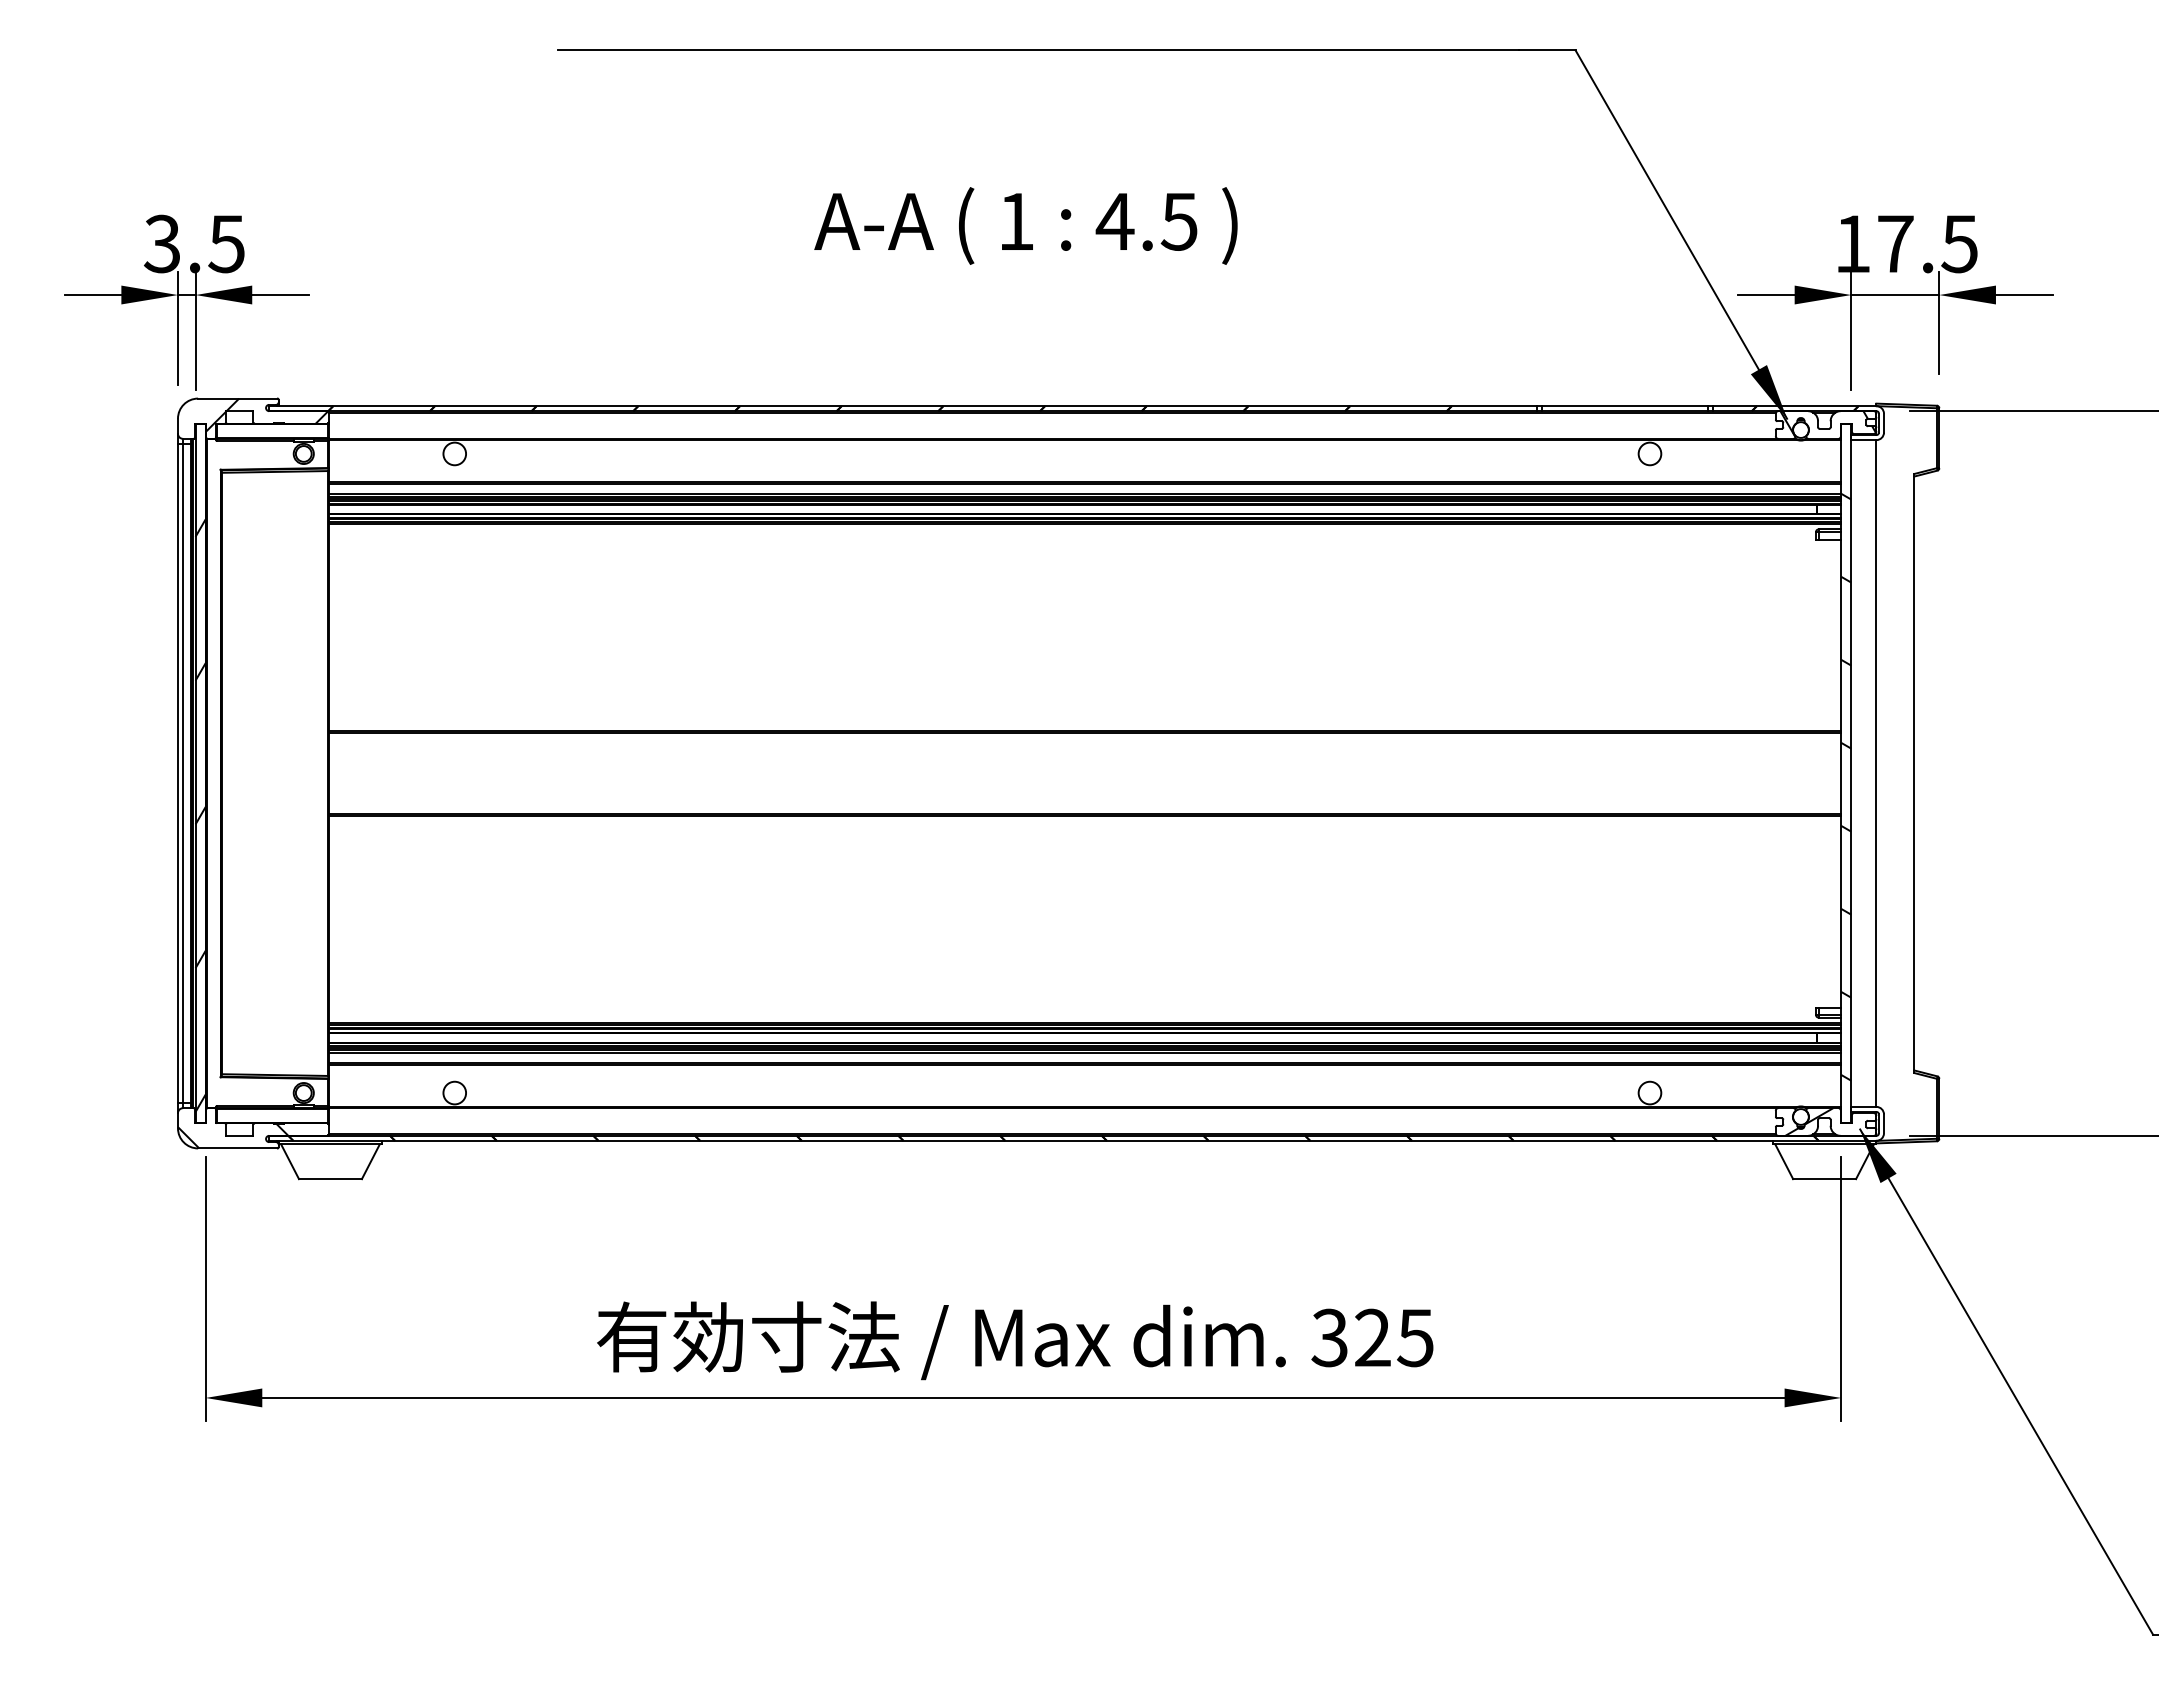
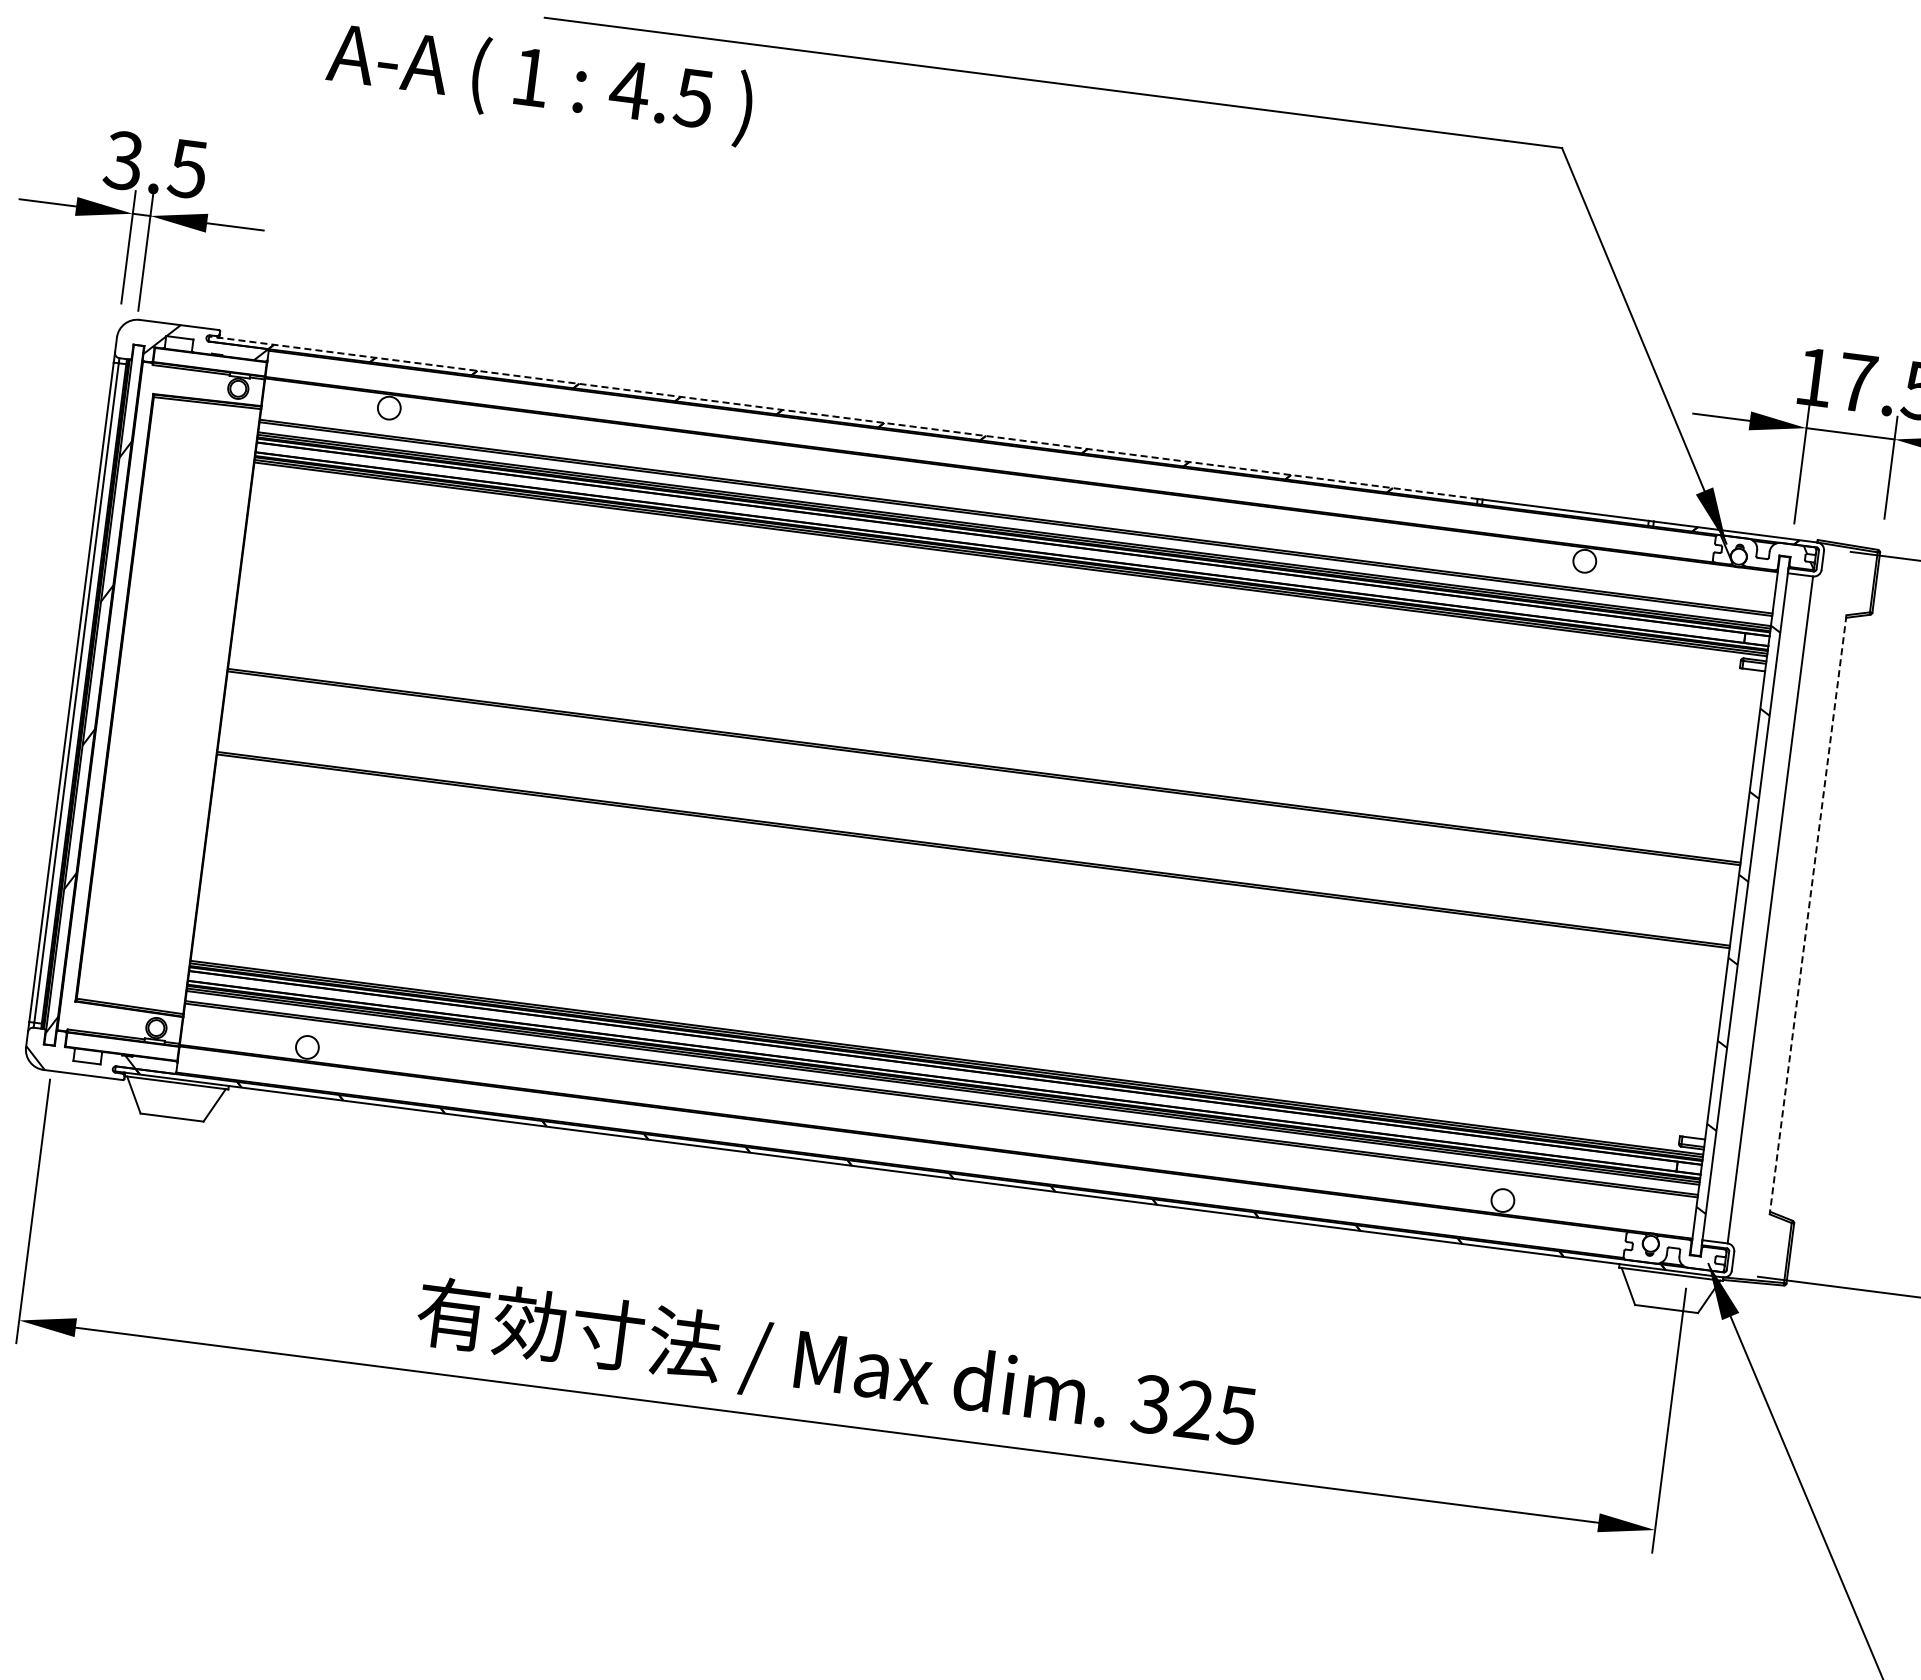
text: (1025, 225) -> (539, 82), moved
line: (902, 406) -> (843, 418), solid -> dashed
line: (1914, 774) -> (1808, 915), solid -> dashed
hatch: (1809, 1121) -> (1658, 1249), removed

